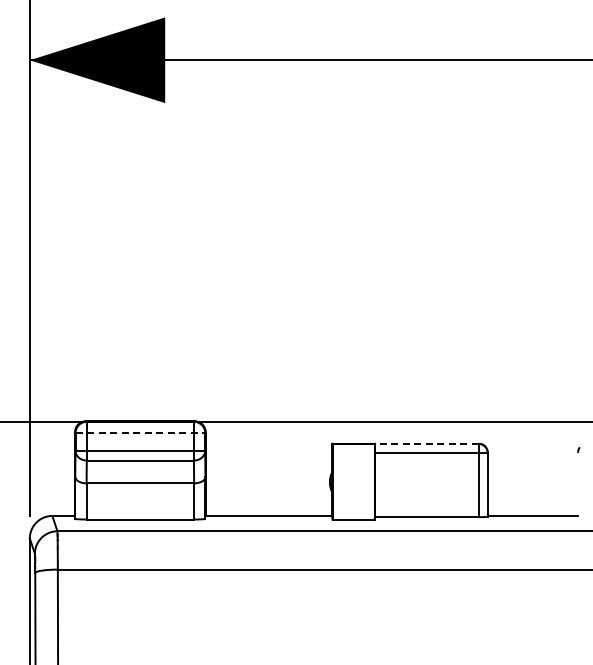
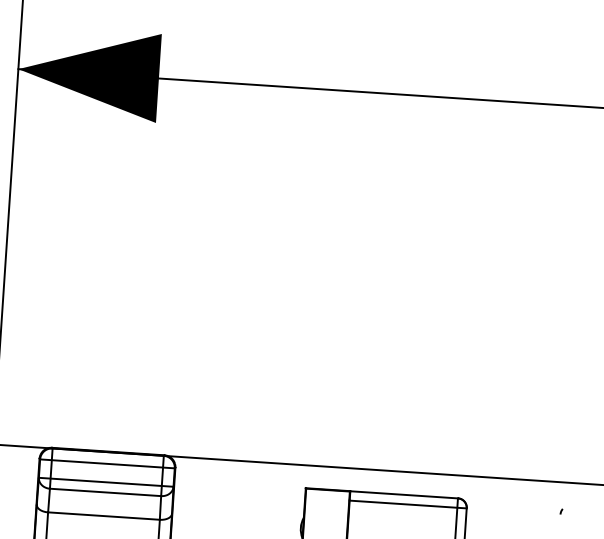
line: (140, 433) -> (107, 464), dashed -> solid
line: (426, 443) -> (403, 494), dashed -> solid

